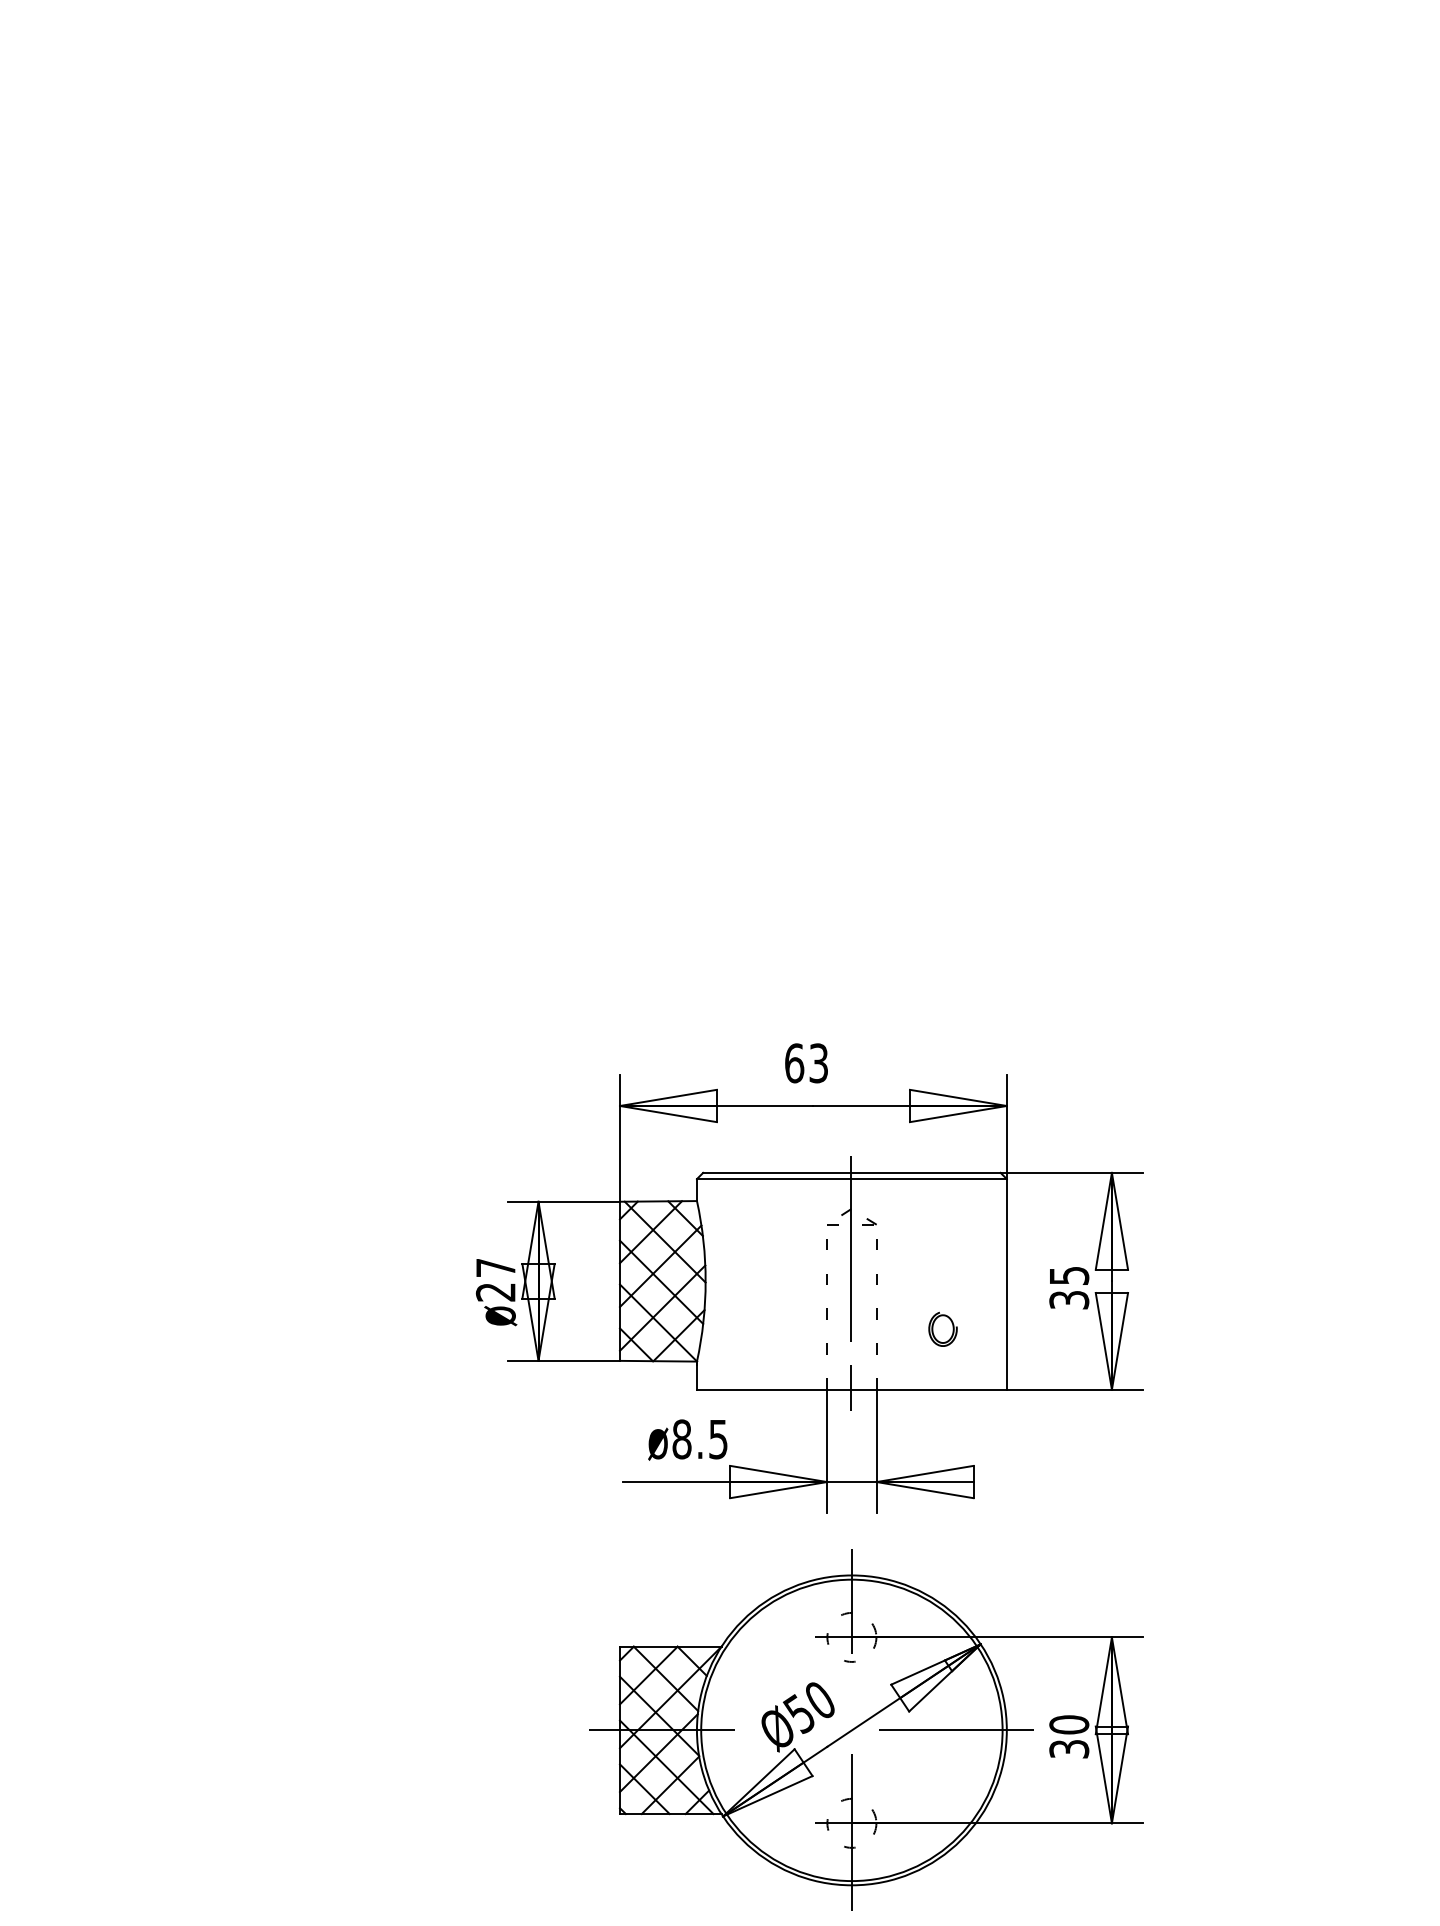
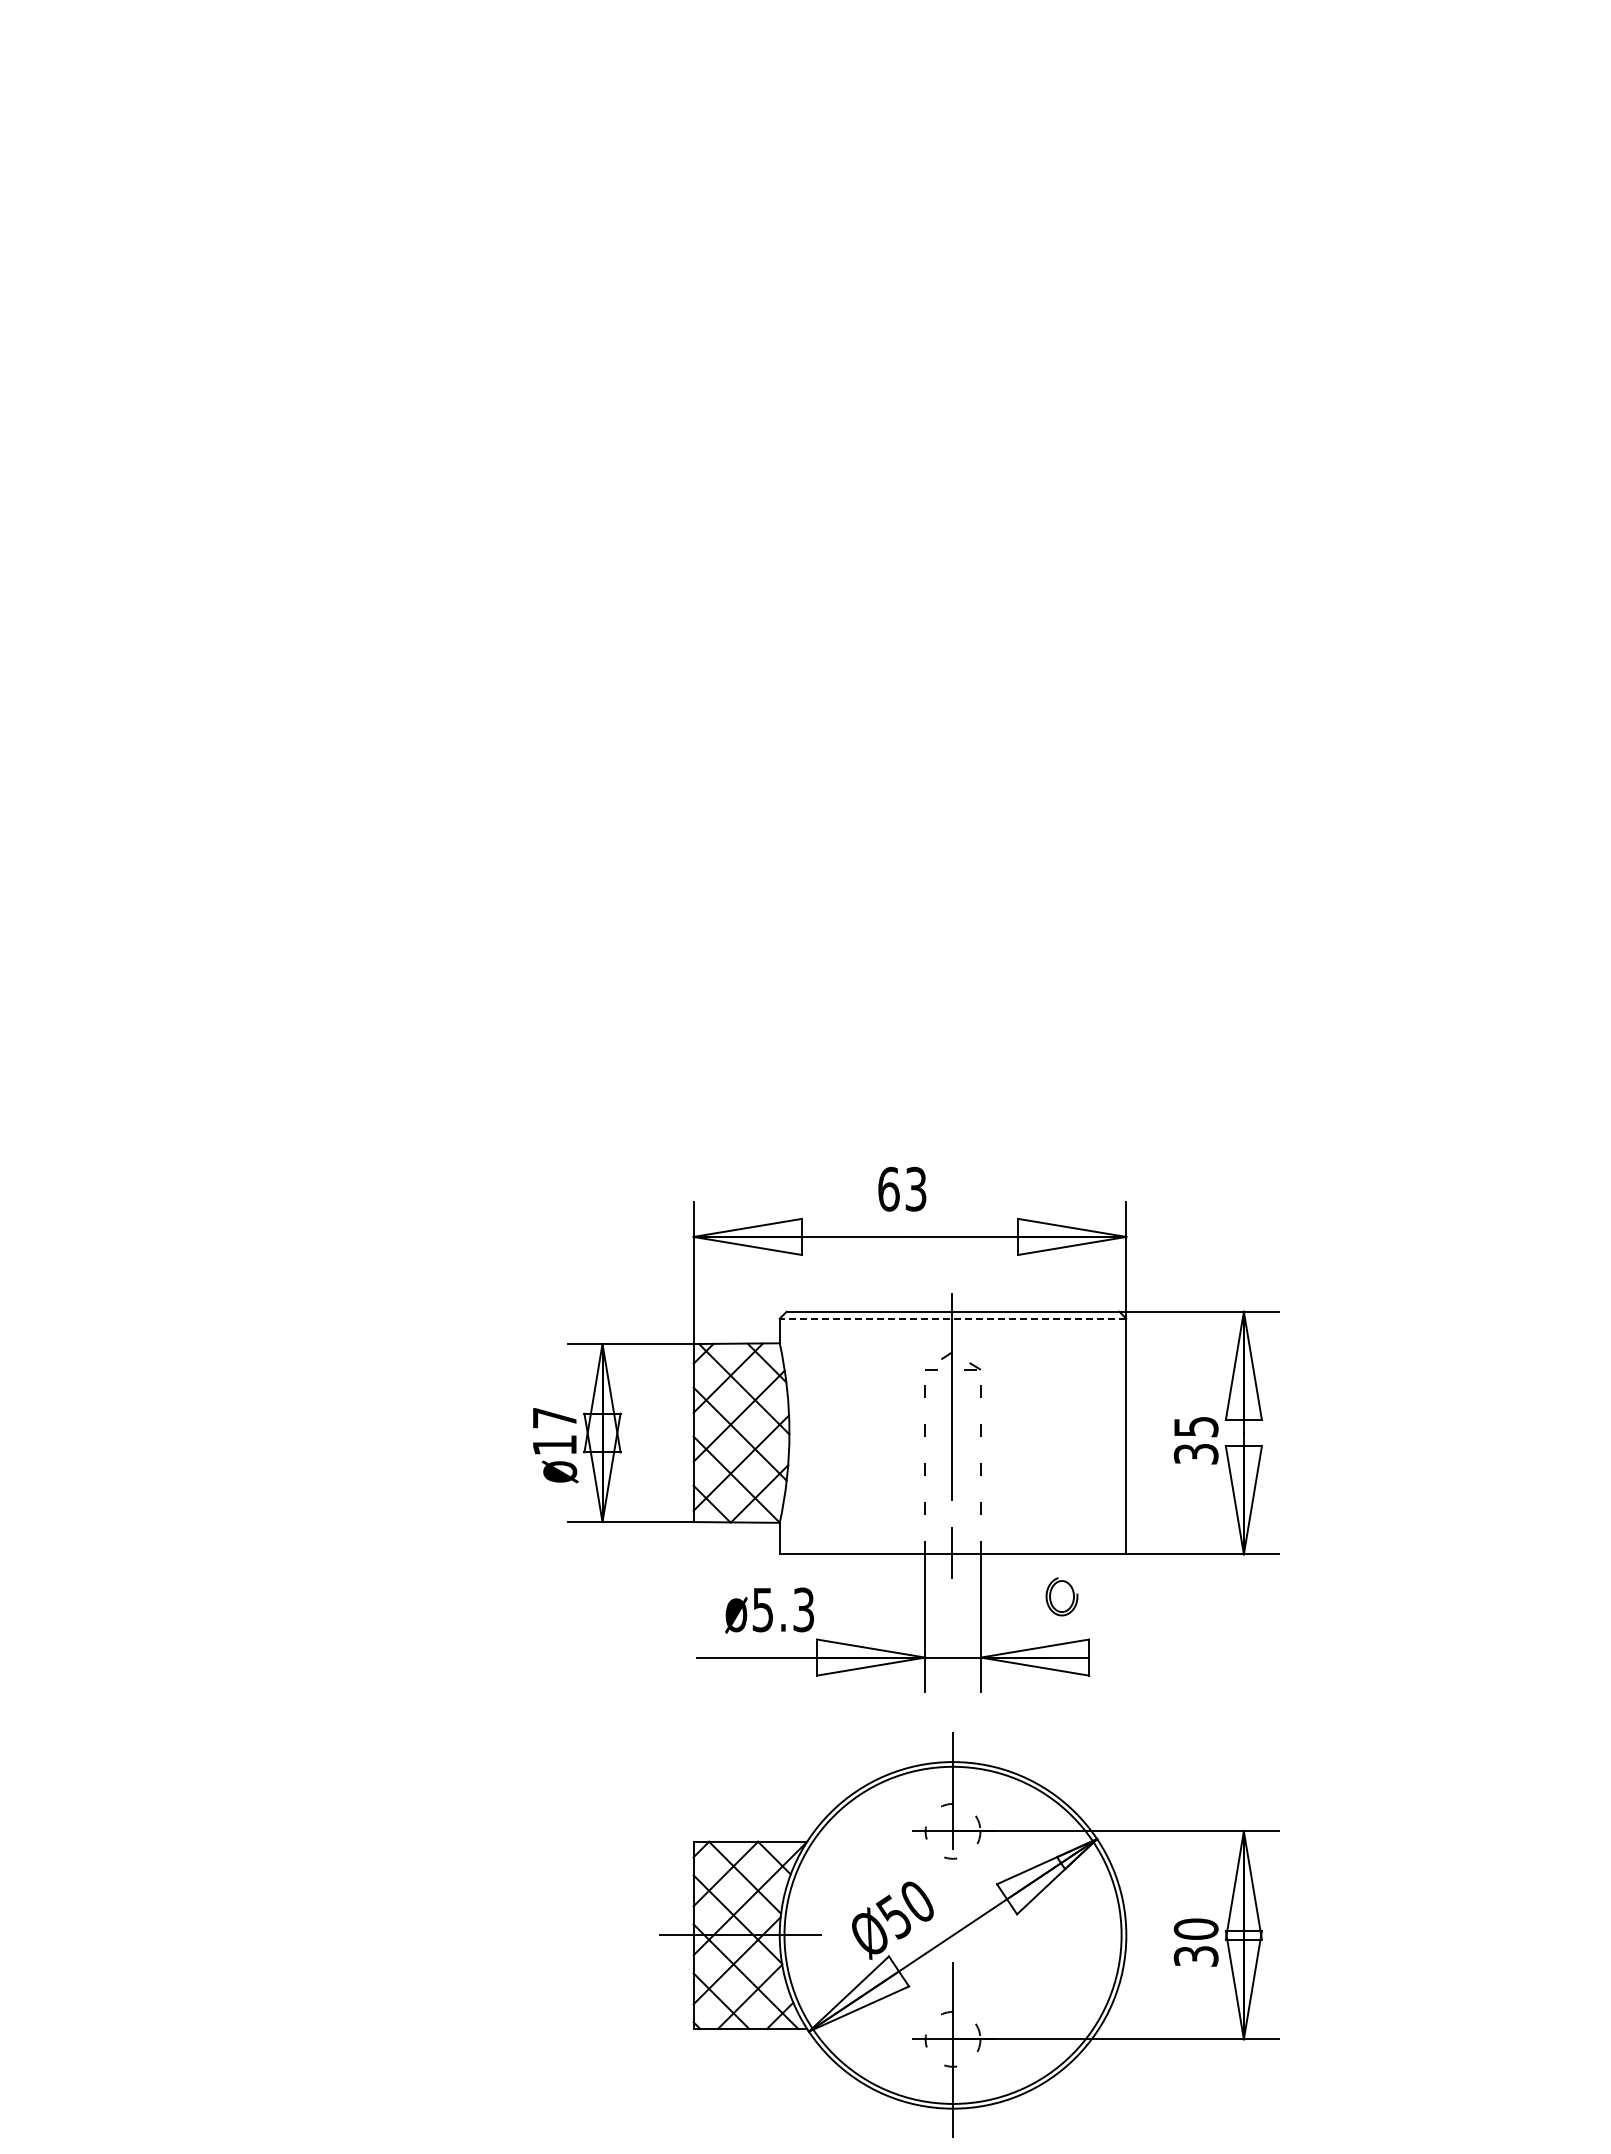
line: (851, 1178) -> (952, 1318), solid -> dashed
text: (495, 1292) -> (554, 1445), ø27 -> ø17
part: (942, 1329) -> (1061, 1596), moved
text: (699, 1439) -> (782, 1609), ø8.5 -> ø5.3
line: (956, 1730) -> (1069, 1935), removed

